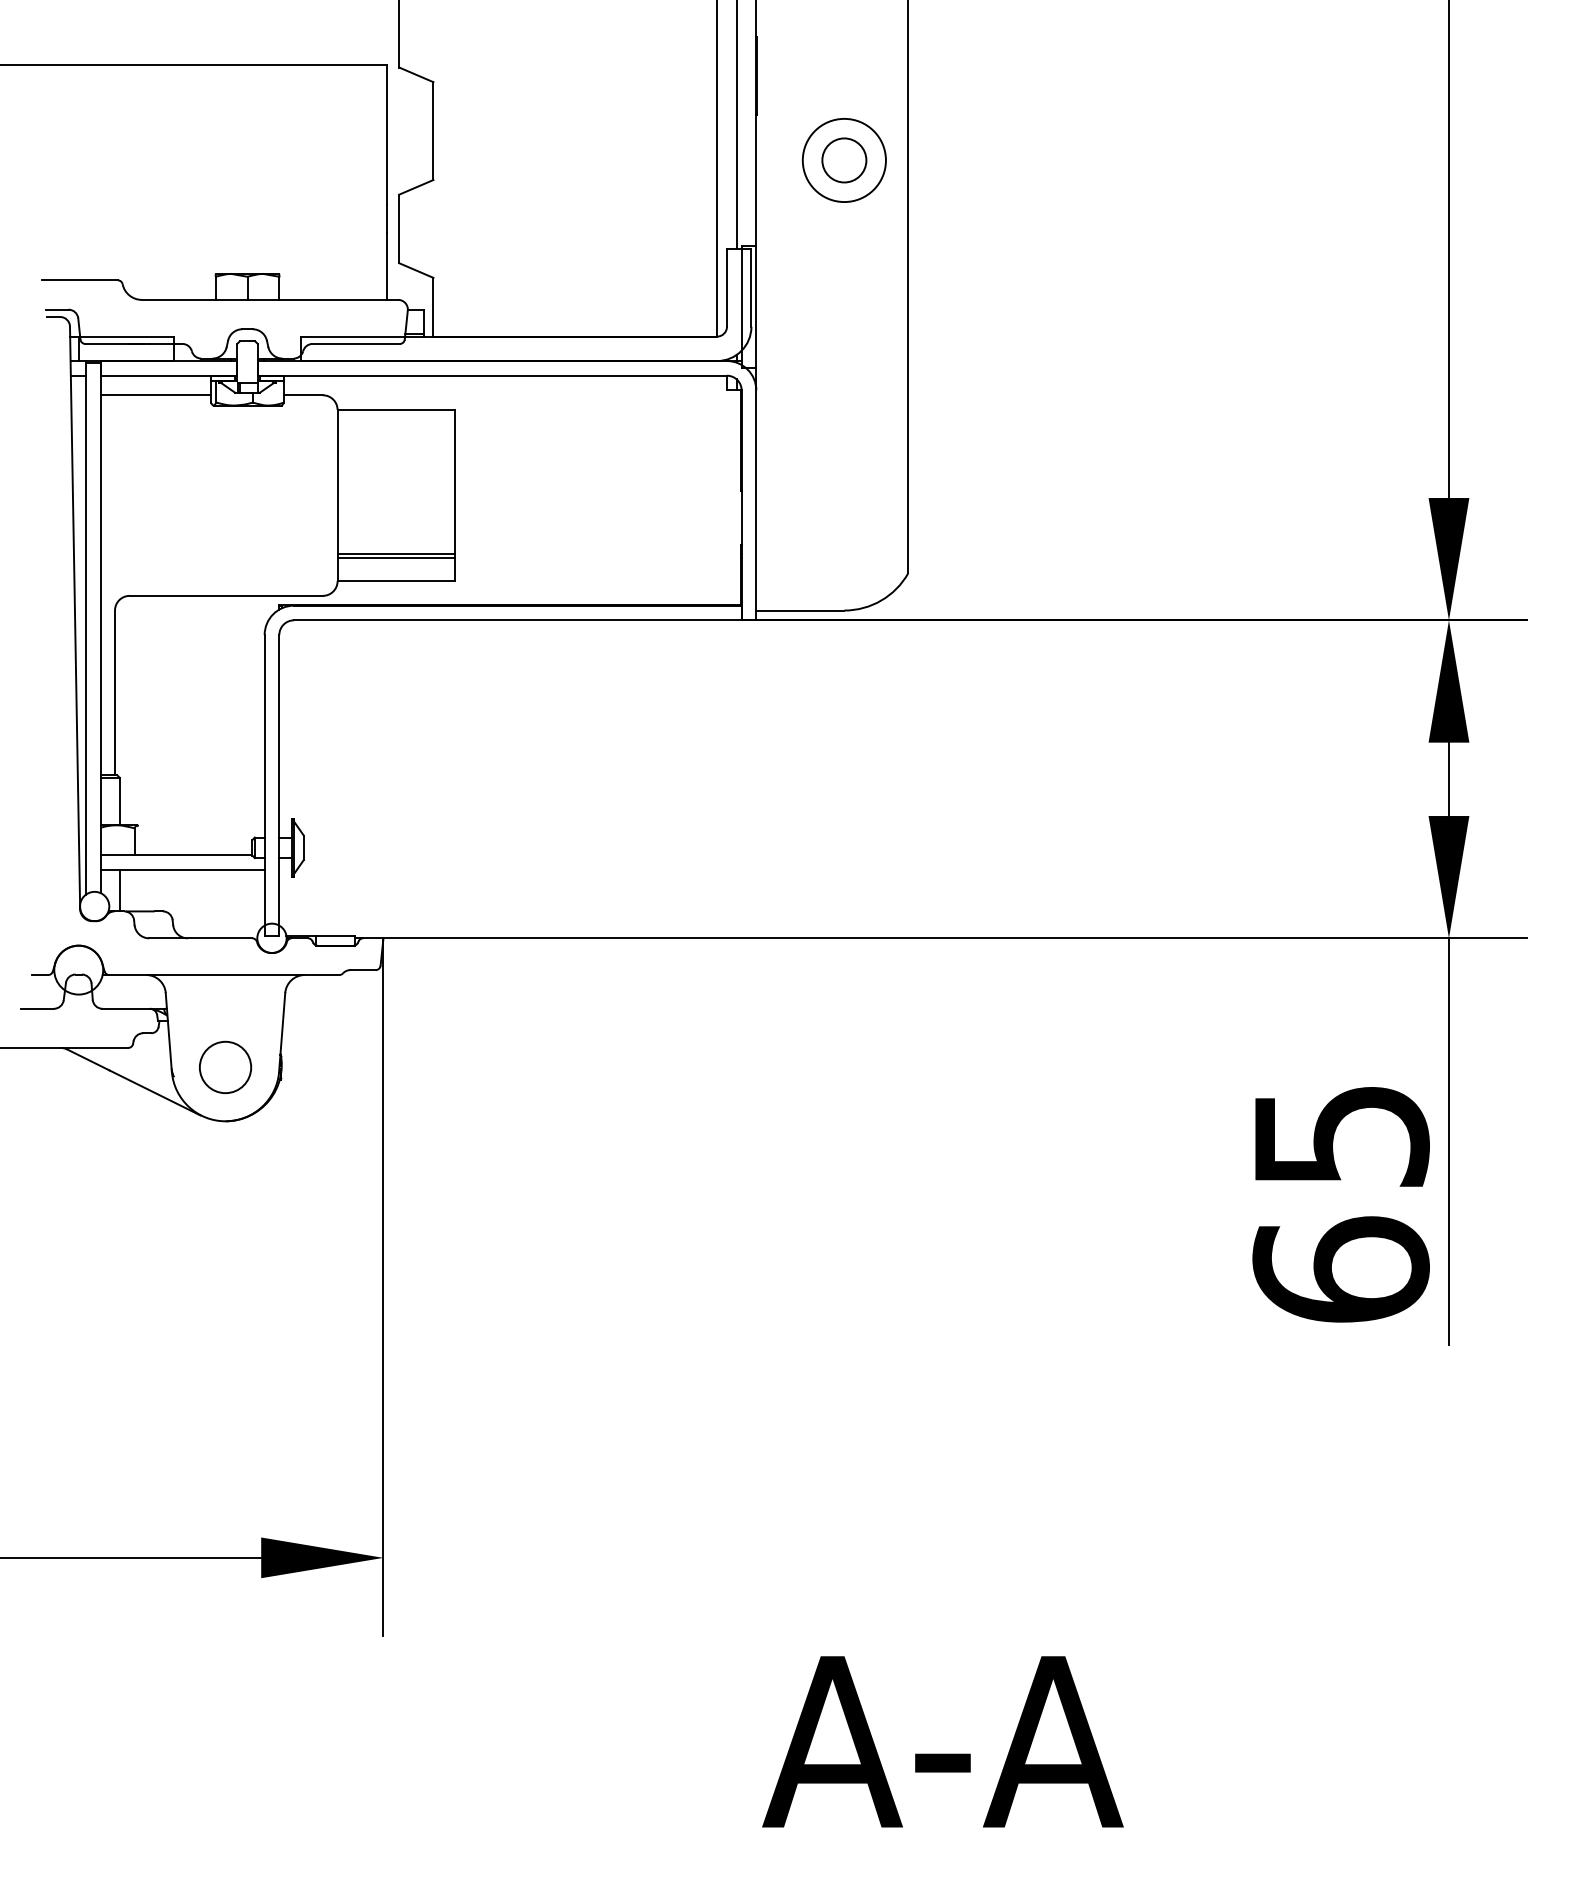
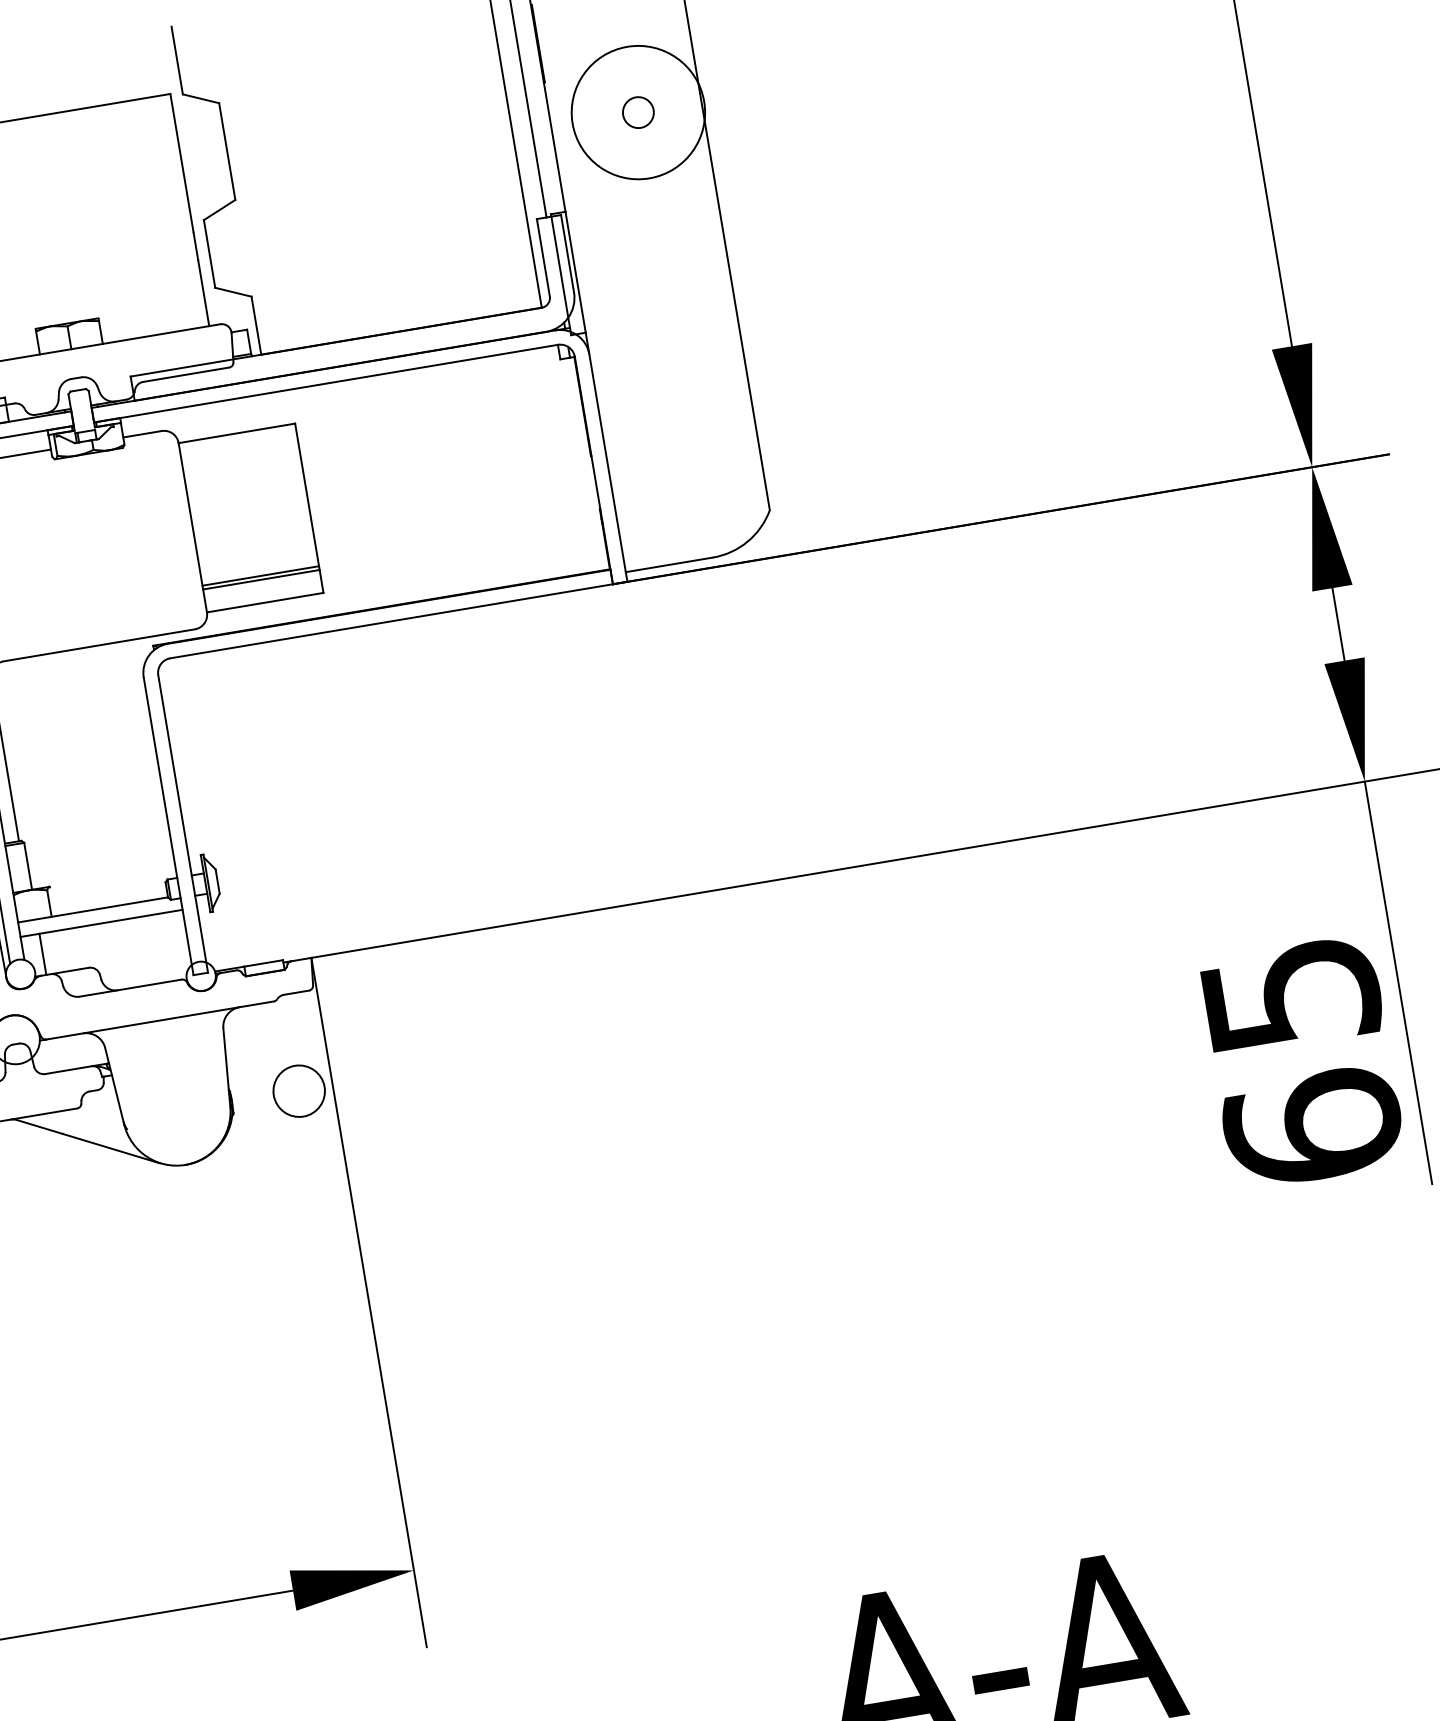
circle: (843, 160) -> (637, 112), size x1.6
circle: (844, 160) -> (638, 112), size x0.7
circle: (225, 1067) -> (299, 1091), moved

